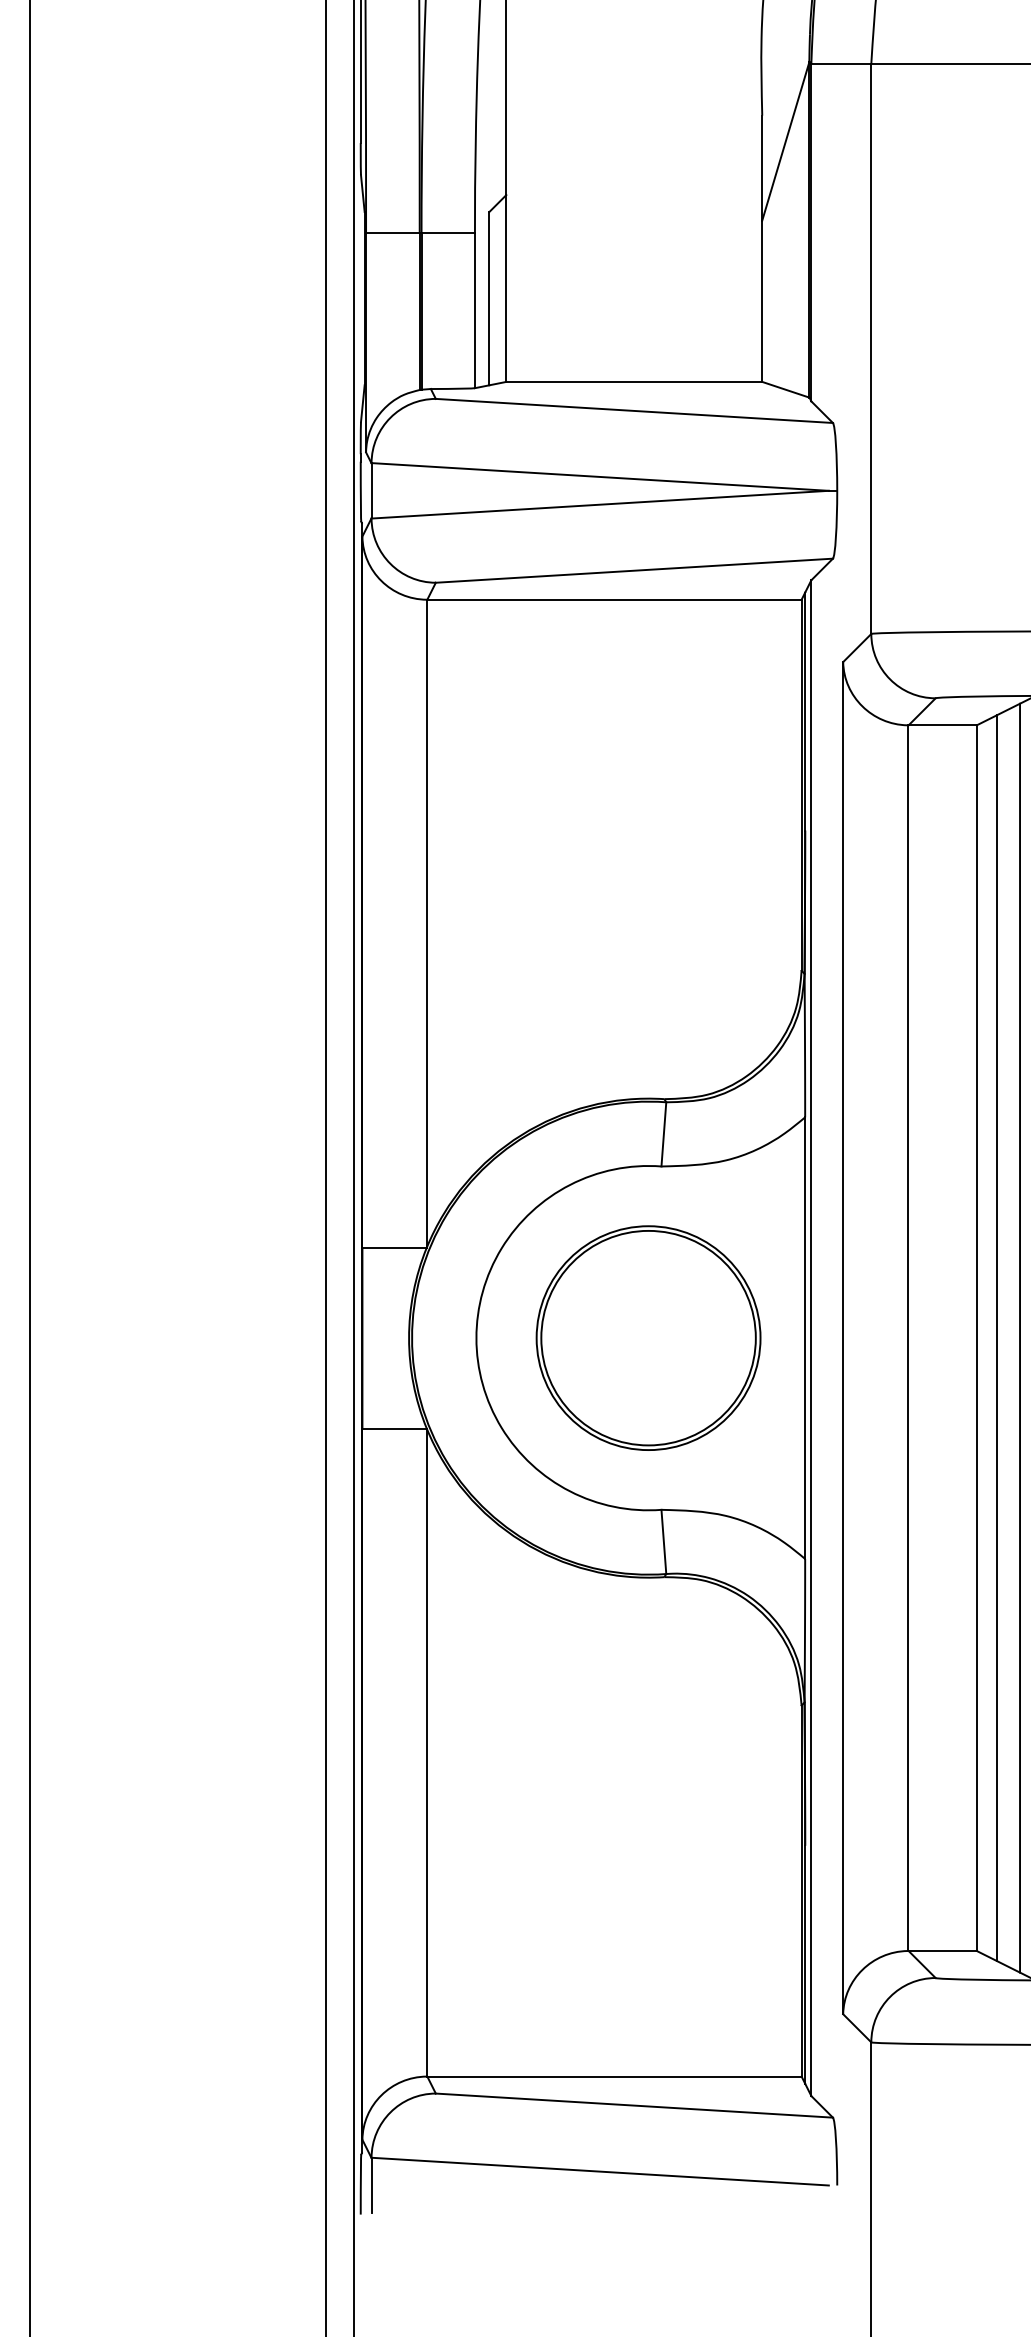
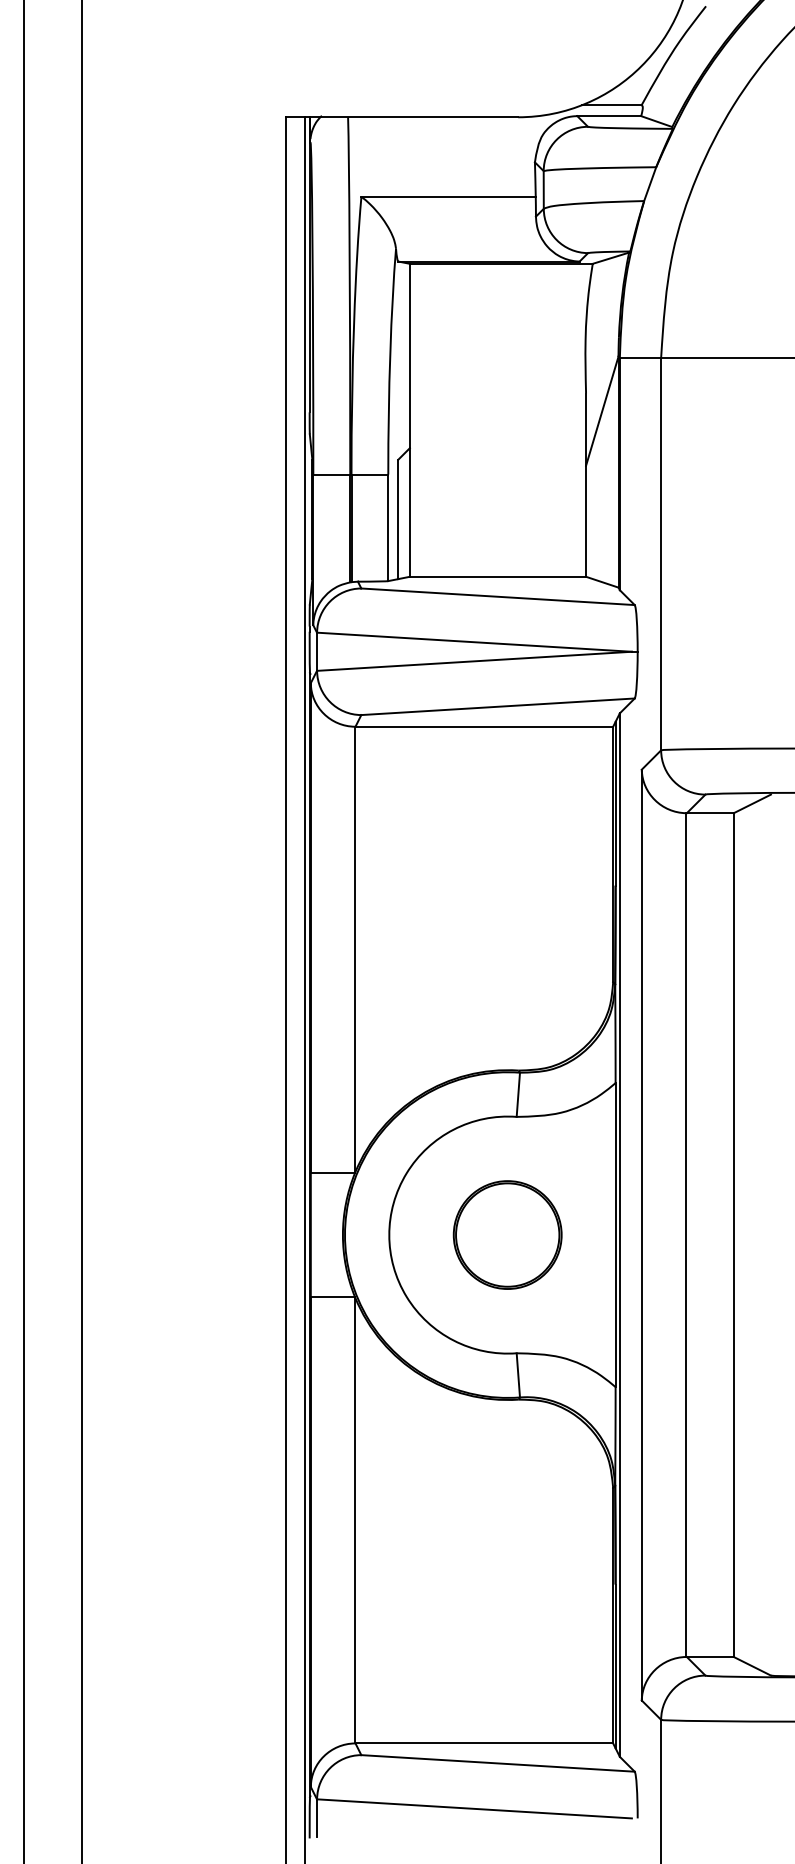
part: (648, 1337) -> (507, 1234), size x0.7
line: (996, 1337) -> (747, 1234), removed
line: (1019, 1337) -> (763, 1234), removed

